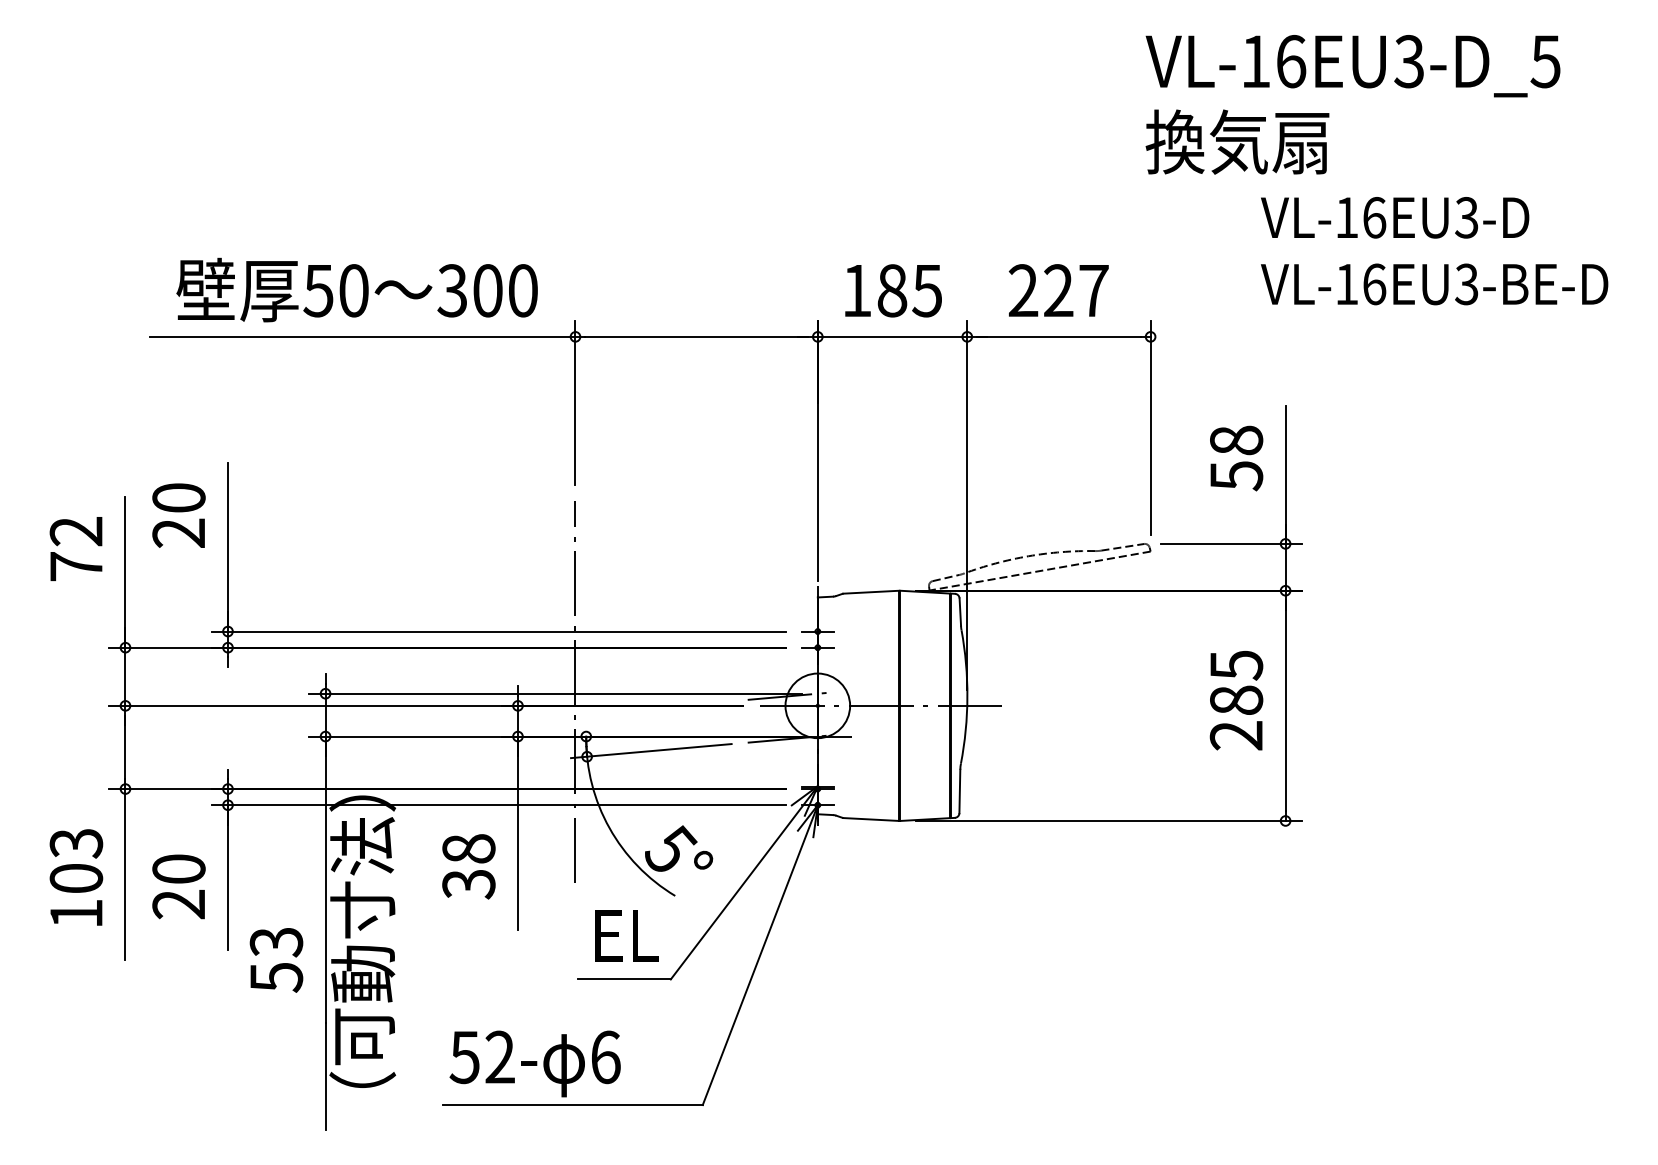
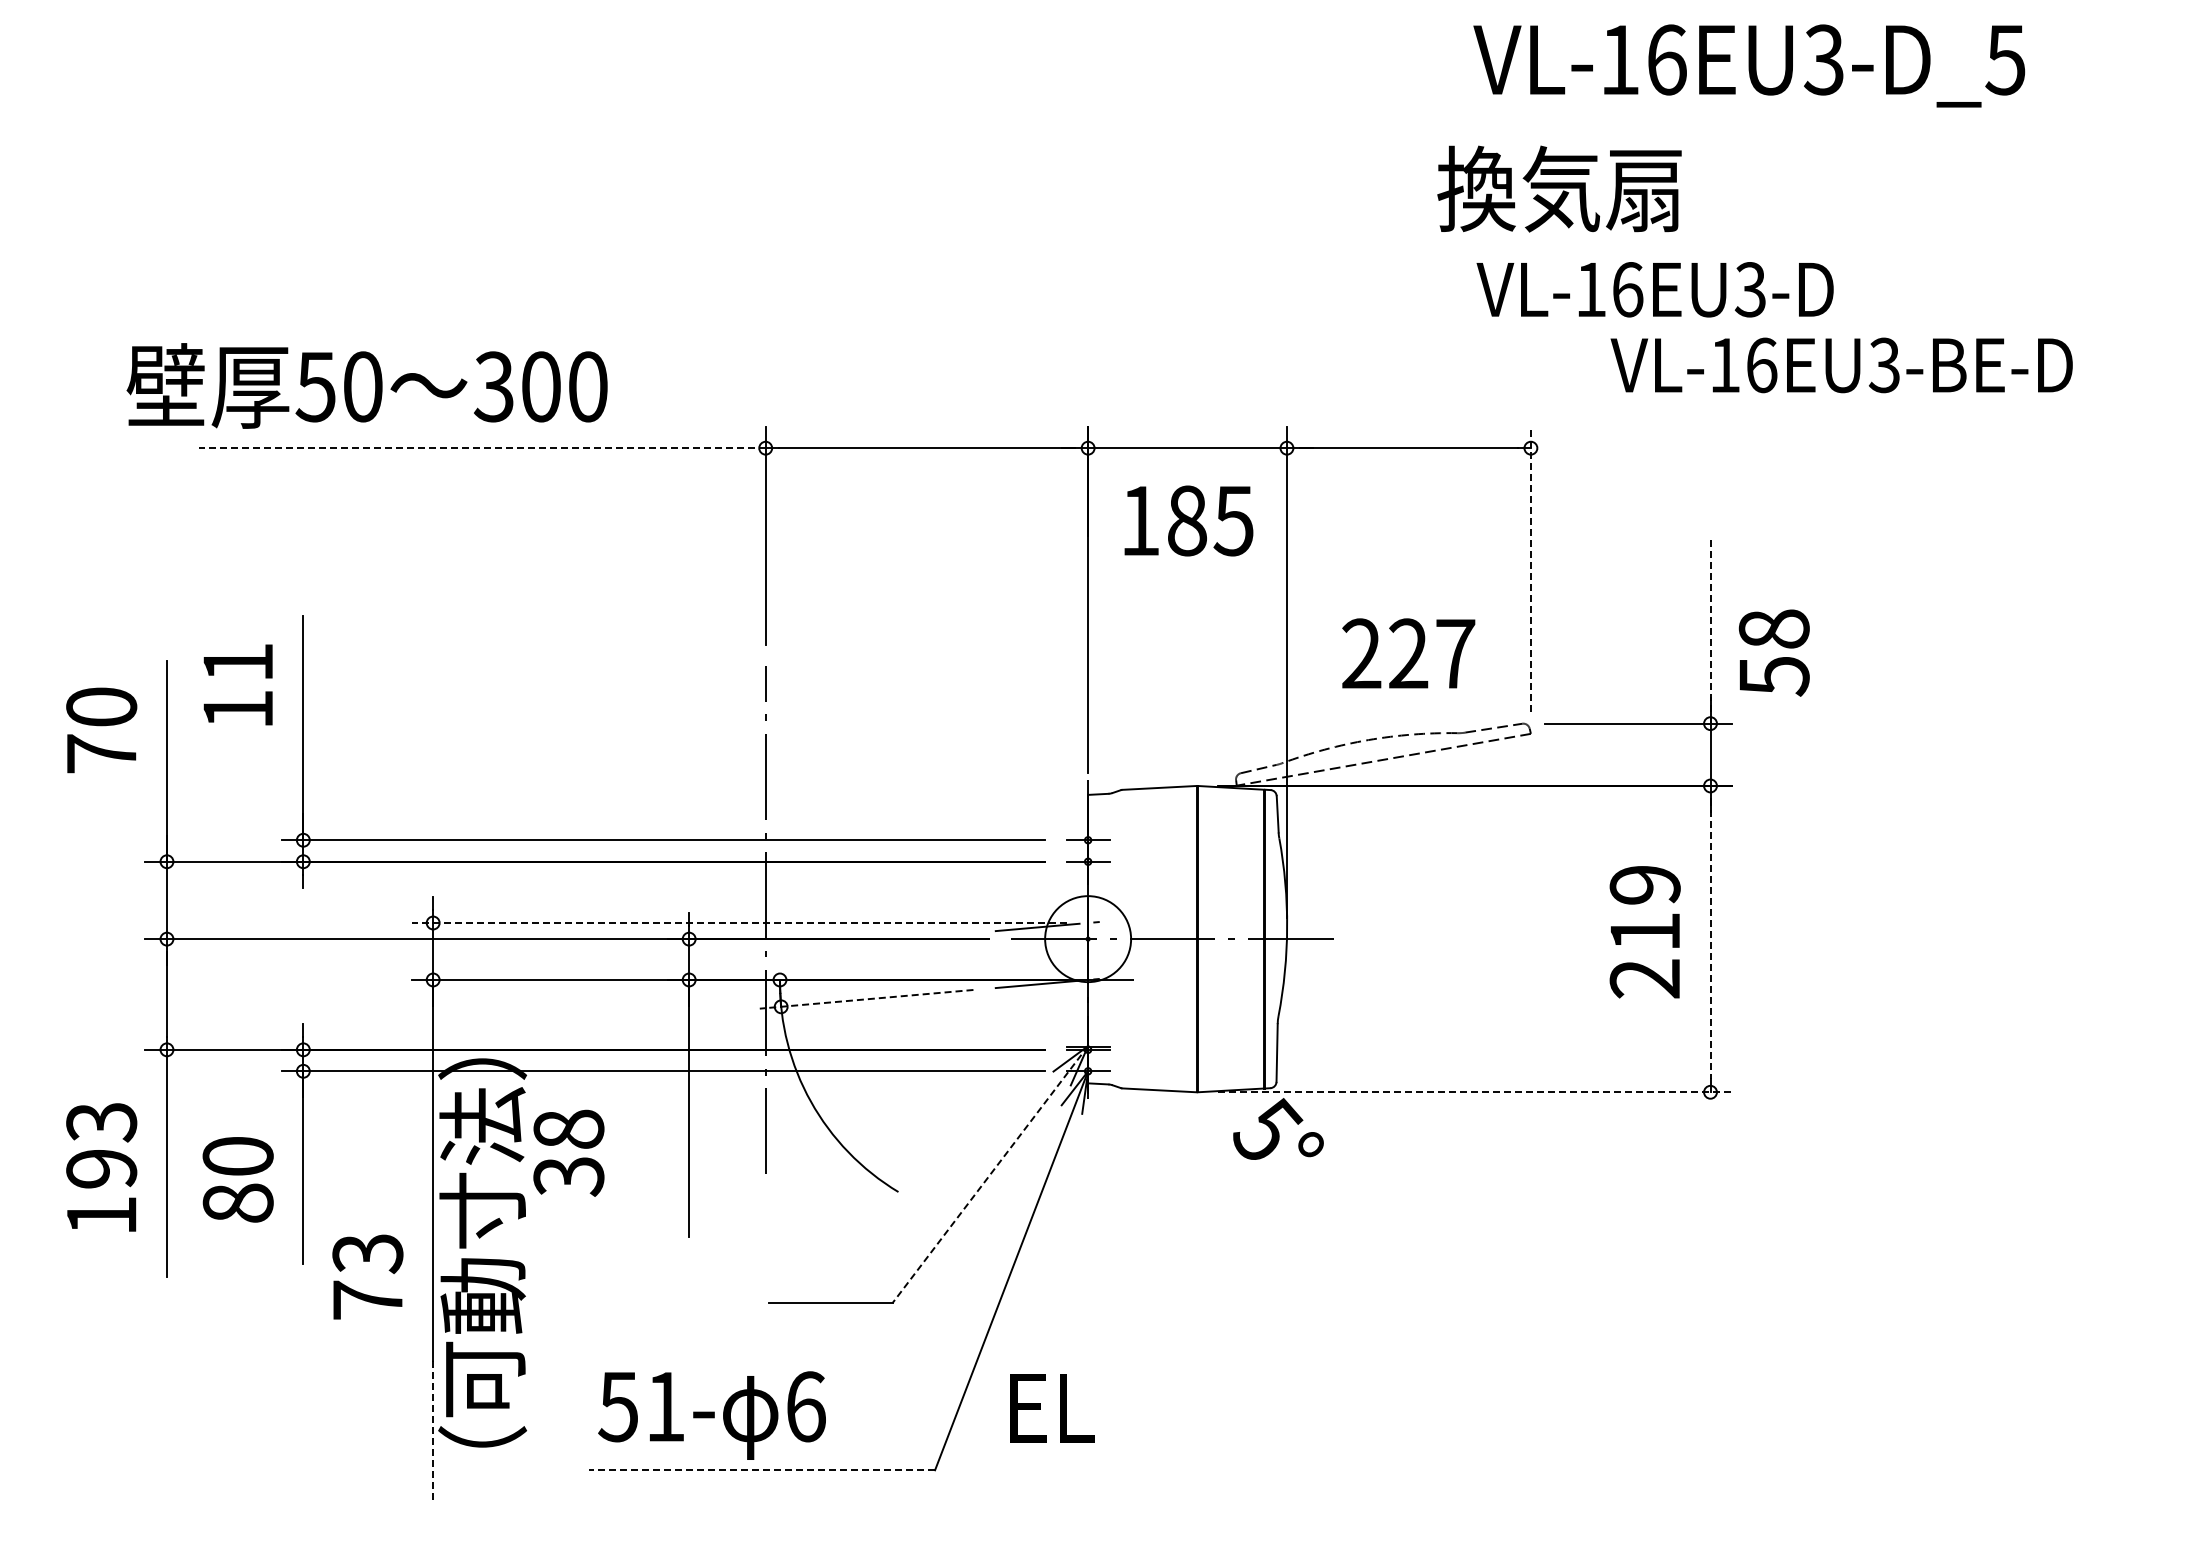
text: (1353, 65) -> (1749, 65), moved
text: (1237, 141) -> (1559, 188), moved
text: (1394, 217) -> (1654, 289), moved
text: (1434, 284) -> (1841, 365), moved
text: (356, 289) -> (366, 385), moved
text: (893, 290) -> (1188, 520), moved
text: (1058, 290) -> (1408, 653), moved
line: (361, 337) -> (481, 448), solid -> dashed
line: (1150, 428) -> (1530, 569), solid -> dashed
text: (1235, 458) -> (1773, 652), moved
line: (1285, 474) -> (1710, 631), solid -> dashed
text: (178, 515) -> (237, 686), 20 -> 11
text: (76, 531) -> (101, 706), 72 -> 70
text: (1235, 682) -> (1644, 908), 285 -> 219
line: (555, 694) -> (738, 923), solid -> dashed
line: (1285, 706) -> (1710, 939), solid -> dashed
line: (651, 751) -> (866, 999), solid -> dashed
line: (1108, 821) -> (1475, 1092), solid -> dashed
text: (679, 848) -> (1278, 1128), moved
text: (468, 866) -> (568, 1152), moved
text: (76, 878) -> (101, 1168), 103 -> 193
line: (744, 882) -> (990, 1174), solid -> dashed
text: (178, 903) -> (237, 1202), 20 -> 80
text: (627, 936) -> (1052, 1408), moved
text: (276, 977) -> (368, 1300), 53 -> 73
text: (500, 1057) -> (665, 1406), 52- -> 51-
line: (325, 1076) -> (433, 1432), solid -> dashed
line: (573, 1105) -> (762, 1470), solid -> dashed

